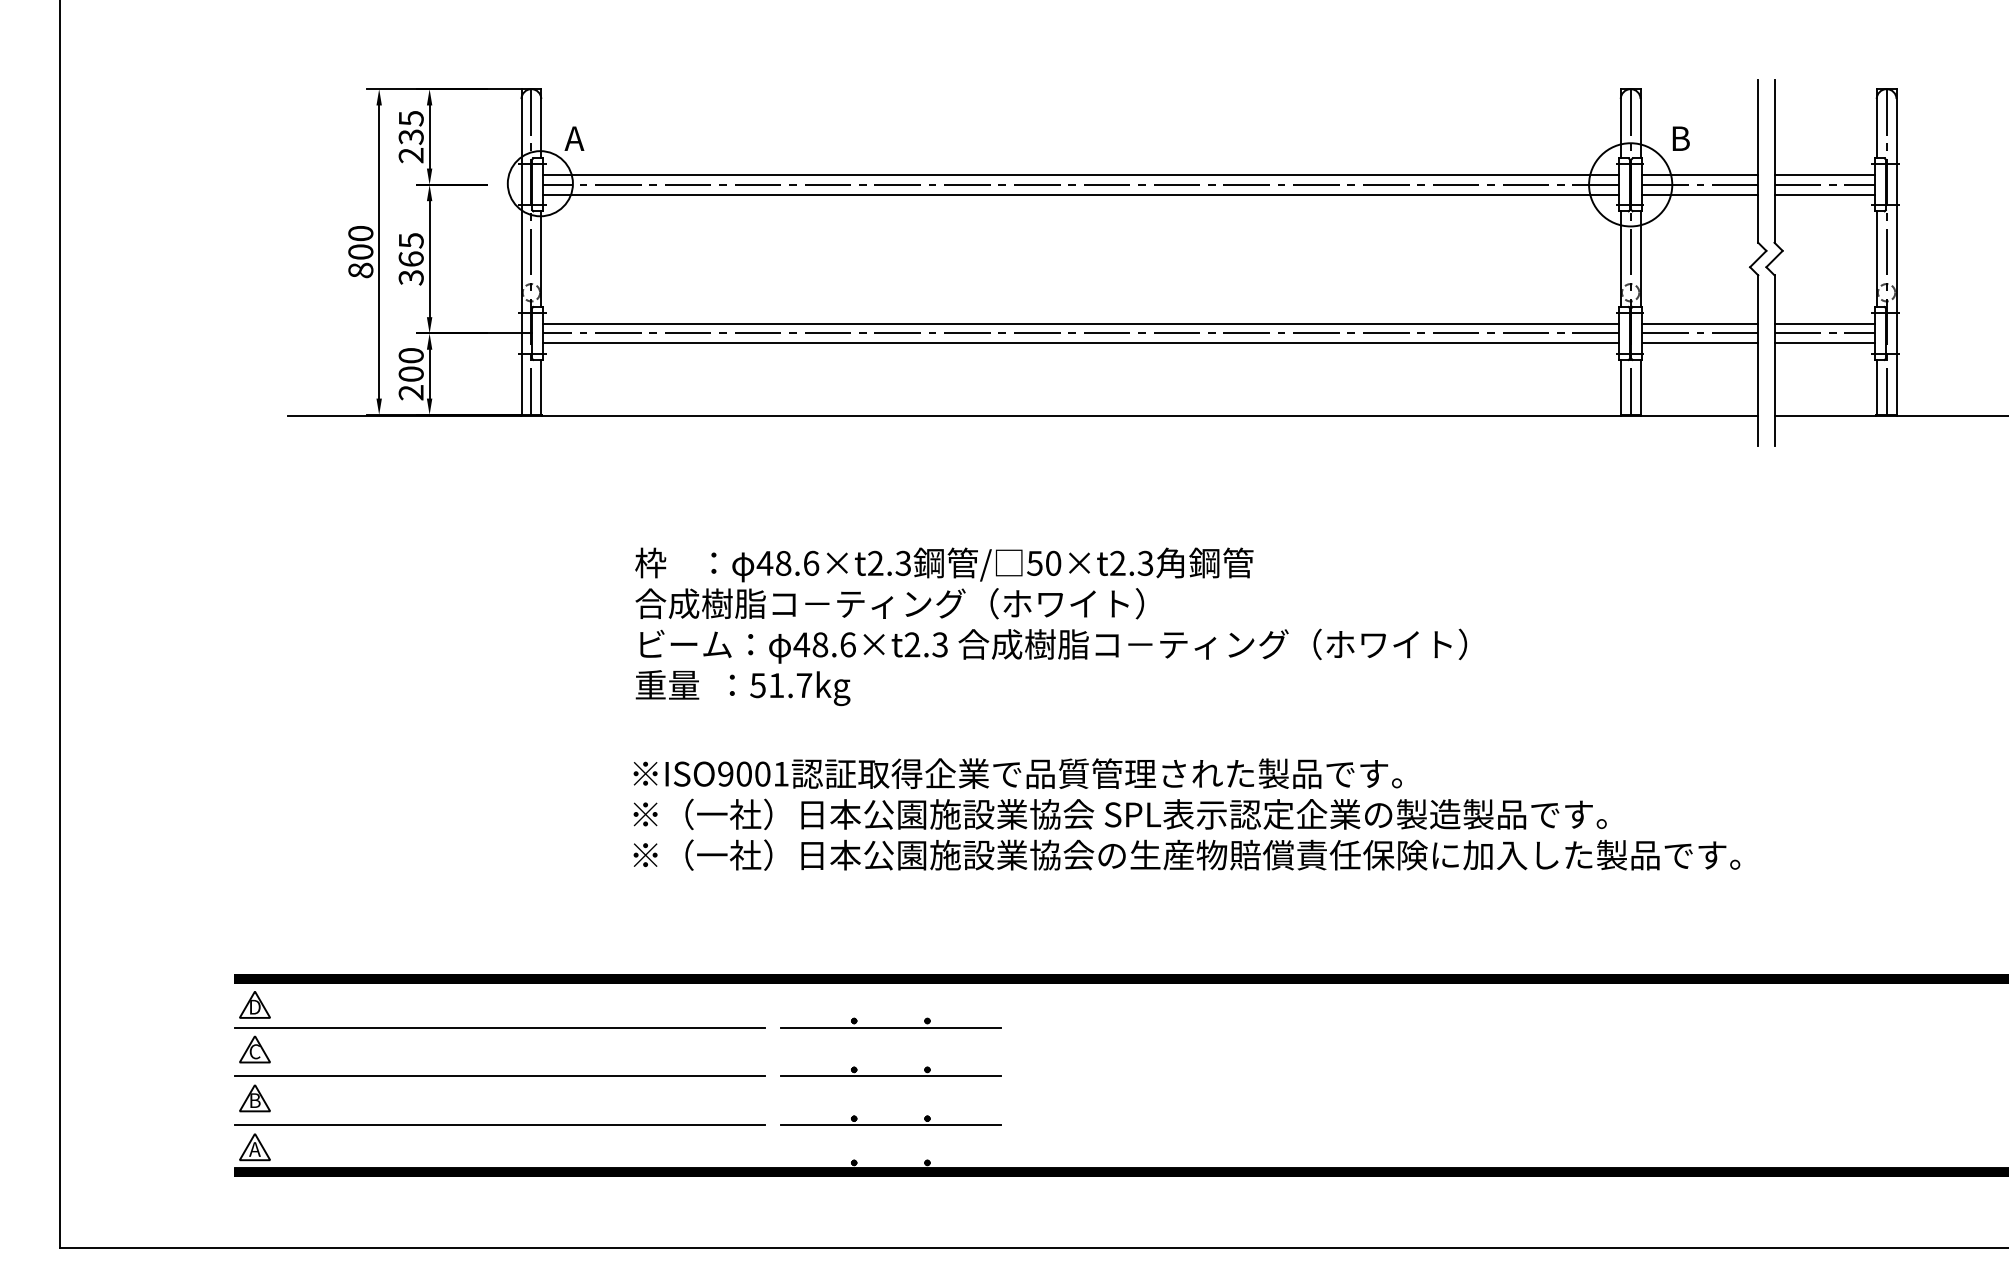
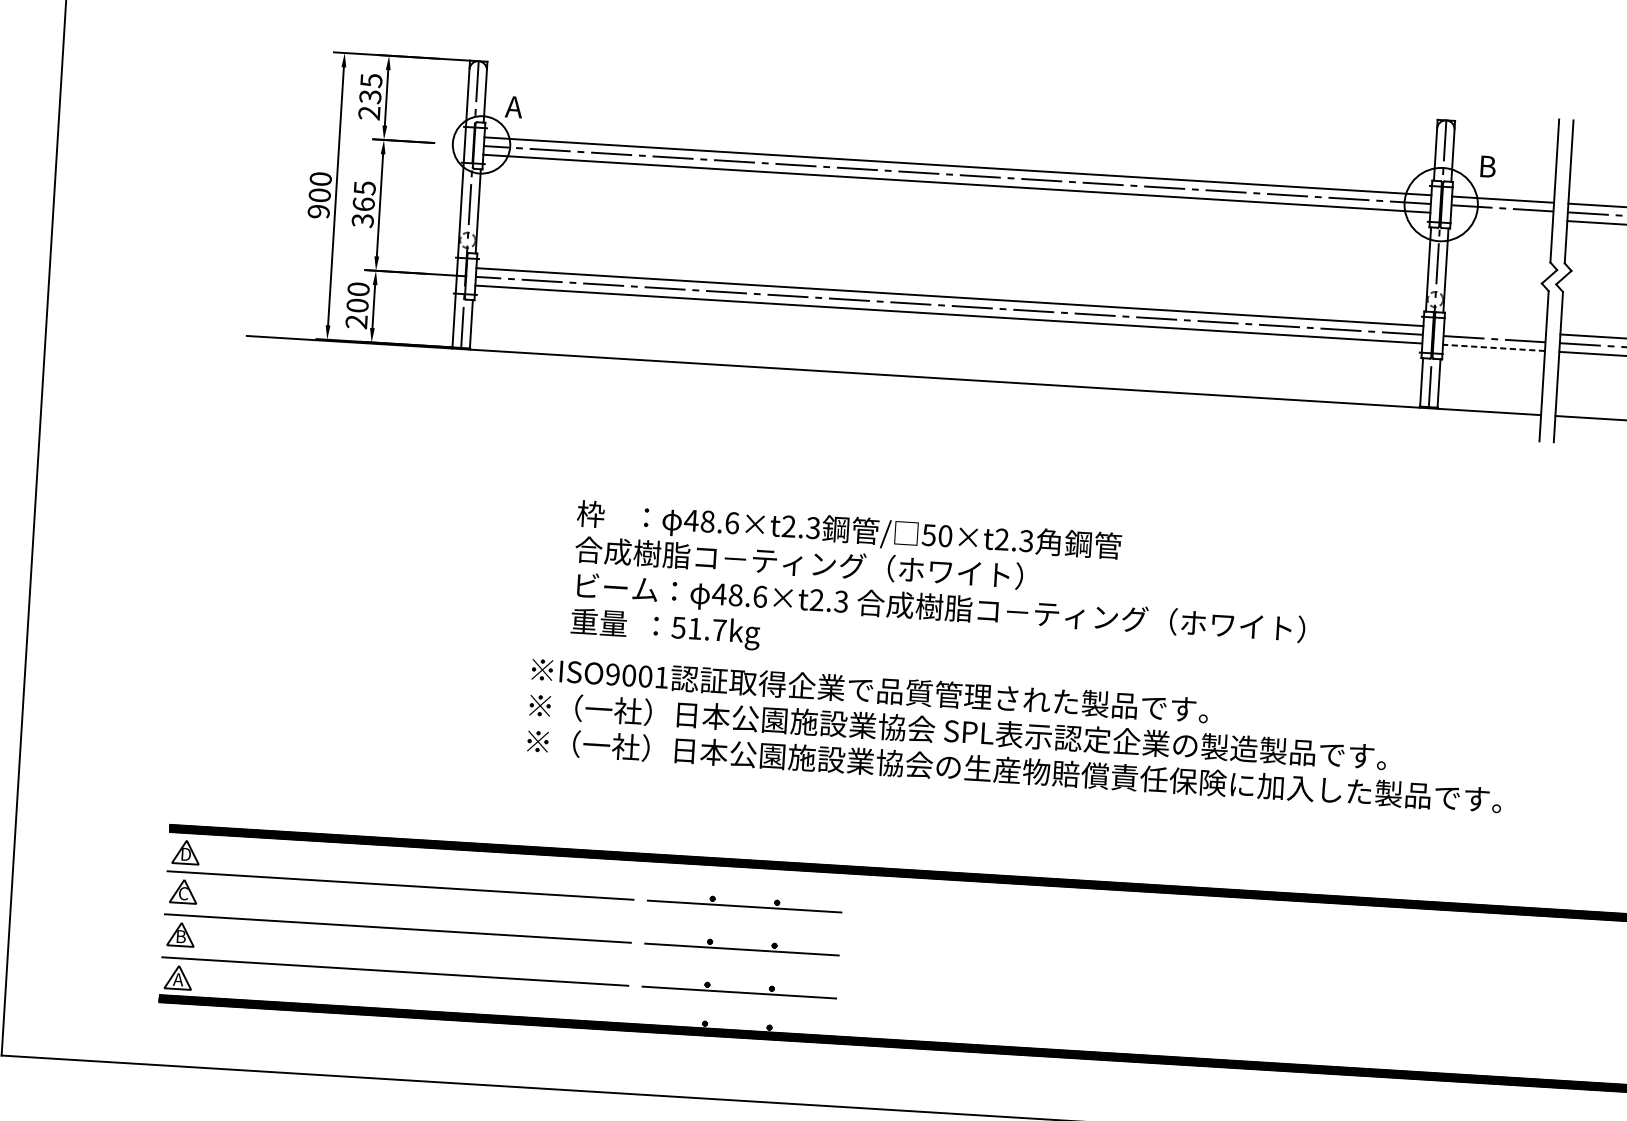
line: (1700, 194) -> (1502, 216), removed
text: (360, 270) -> (318, 211), 800 -> 900
line: (1700, 323) -> (1495, 330), removed
line: (1700, 343) -> (1494, 348), solid -> dashed
text: (1051, 626) -> (940, 591), moved

